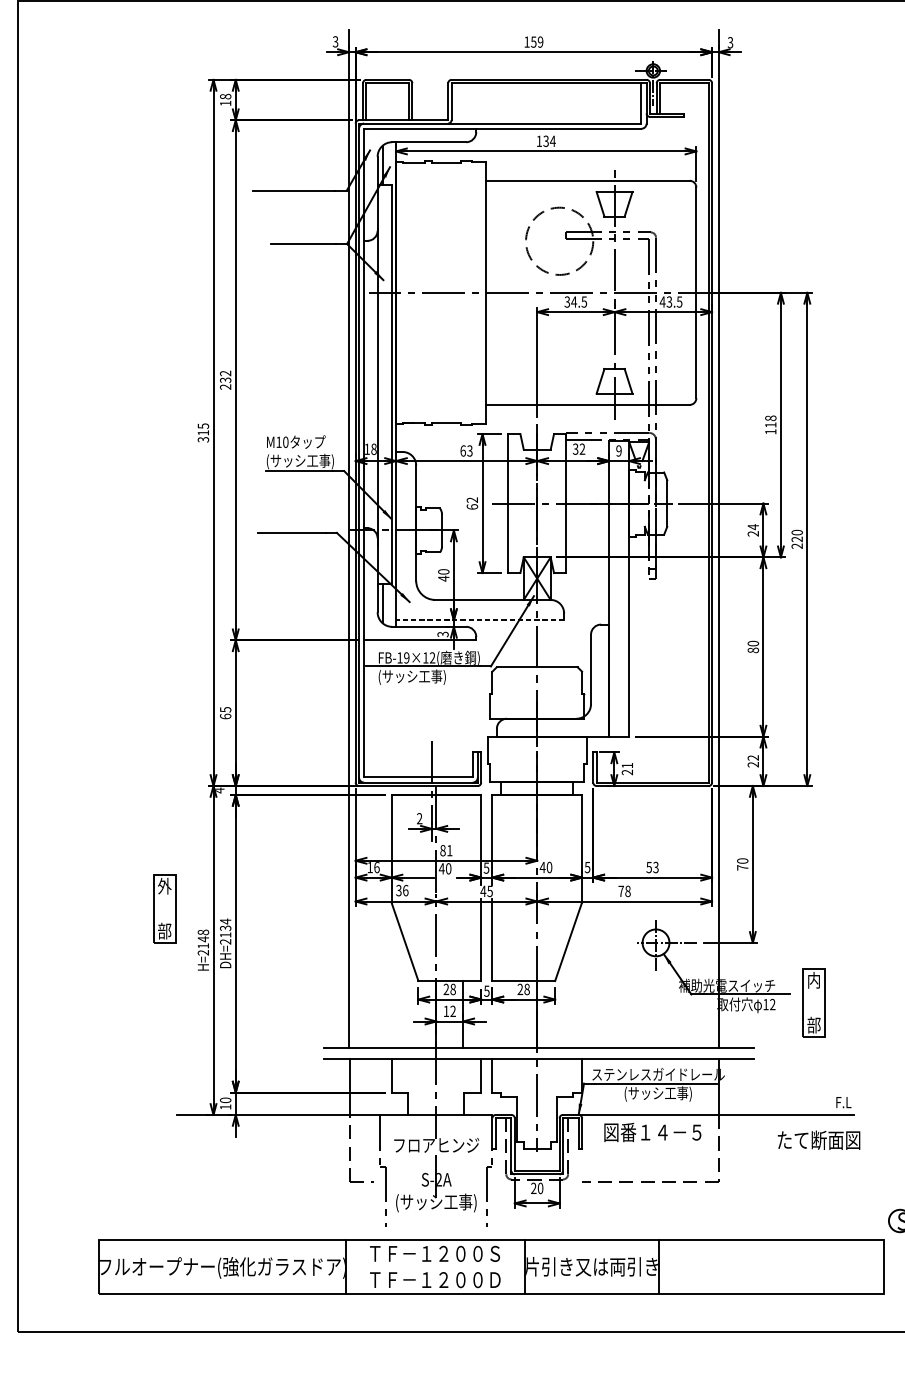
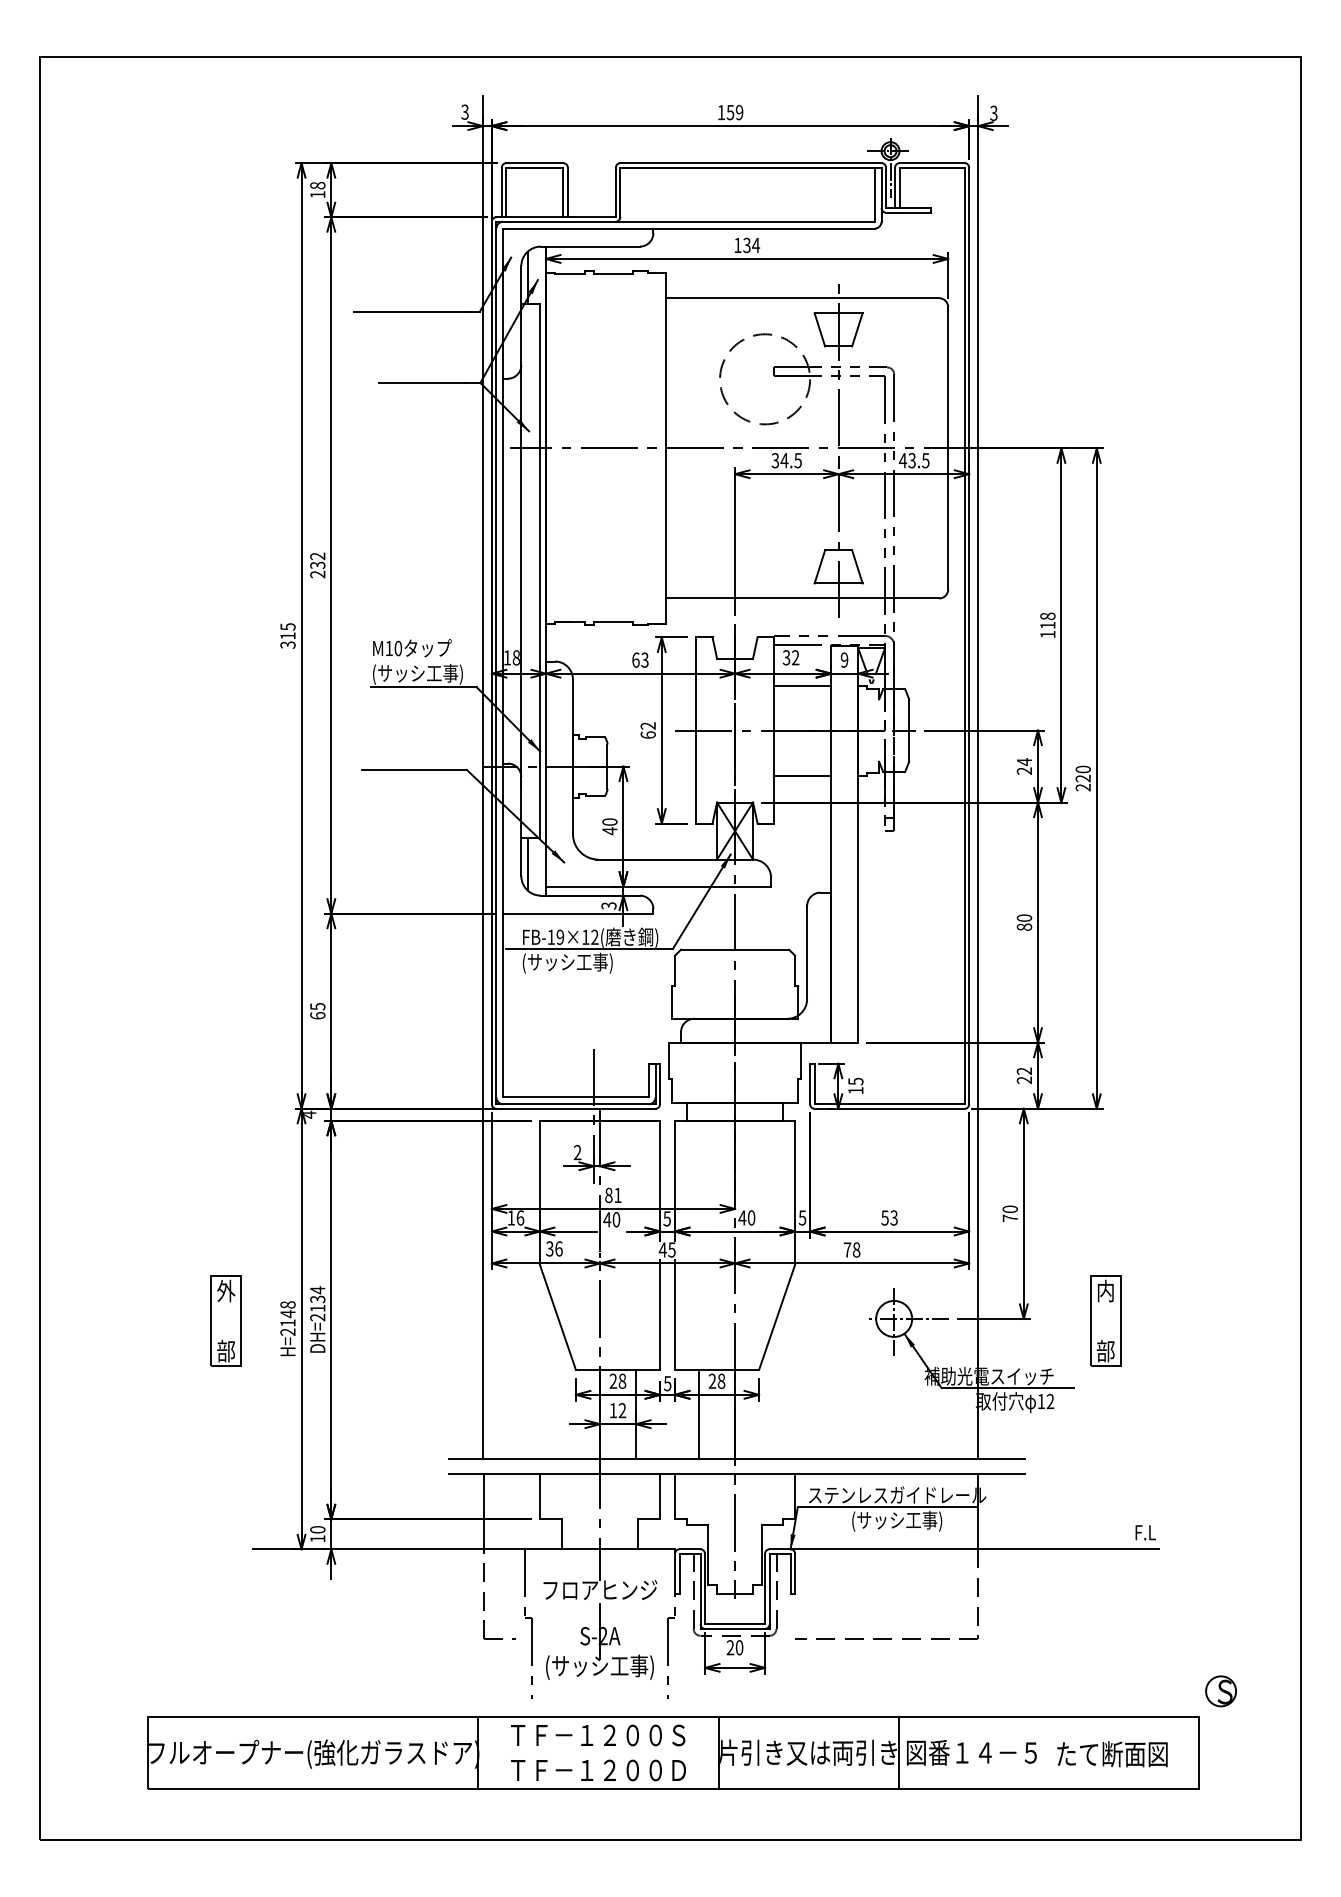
line: (587, 469) -> (802, 685), added
line: (587, 537) -> (802, 775), added
line: (480, 620) -> (658, 886), dashed -> solid
text: (627, 768) -> (855, 1085), 21 -> 15
part: (164, 908) -> (225, 1320), moved
part: (813, 1002) -> (1105, 1320), moved
line: (510, 1014) -> (699, 1414), added
text: (652, 1132) -> (971, 1752), moved
text: (819, 1140) -> (1112, 1754), moved

